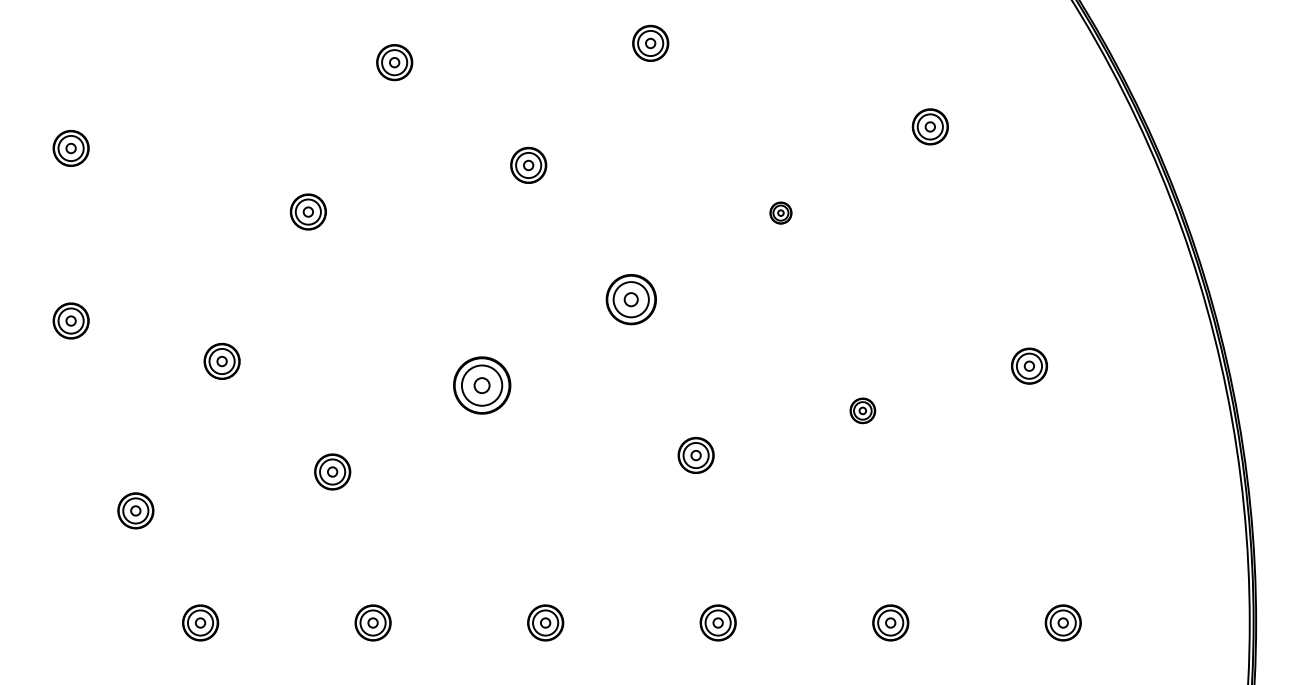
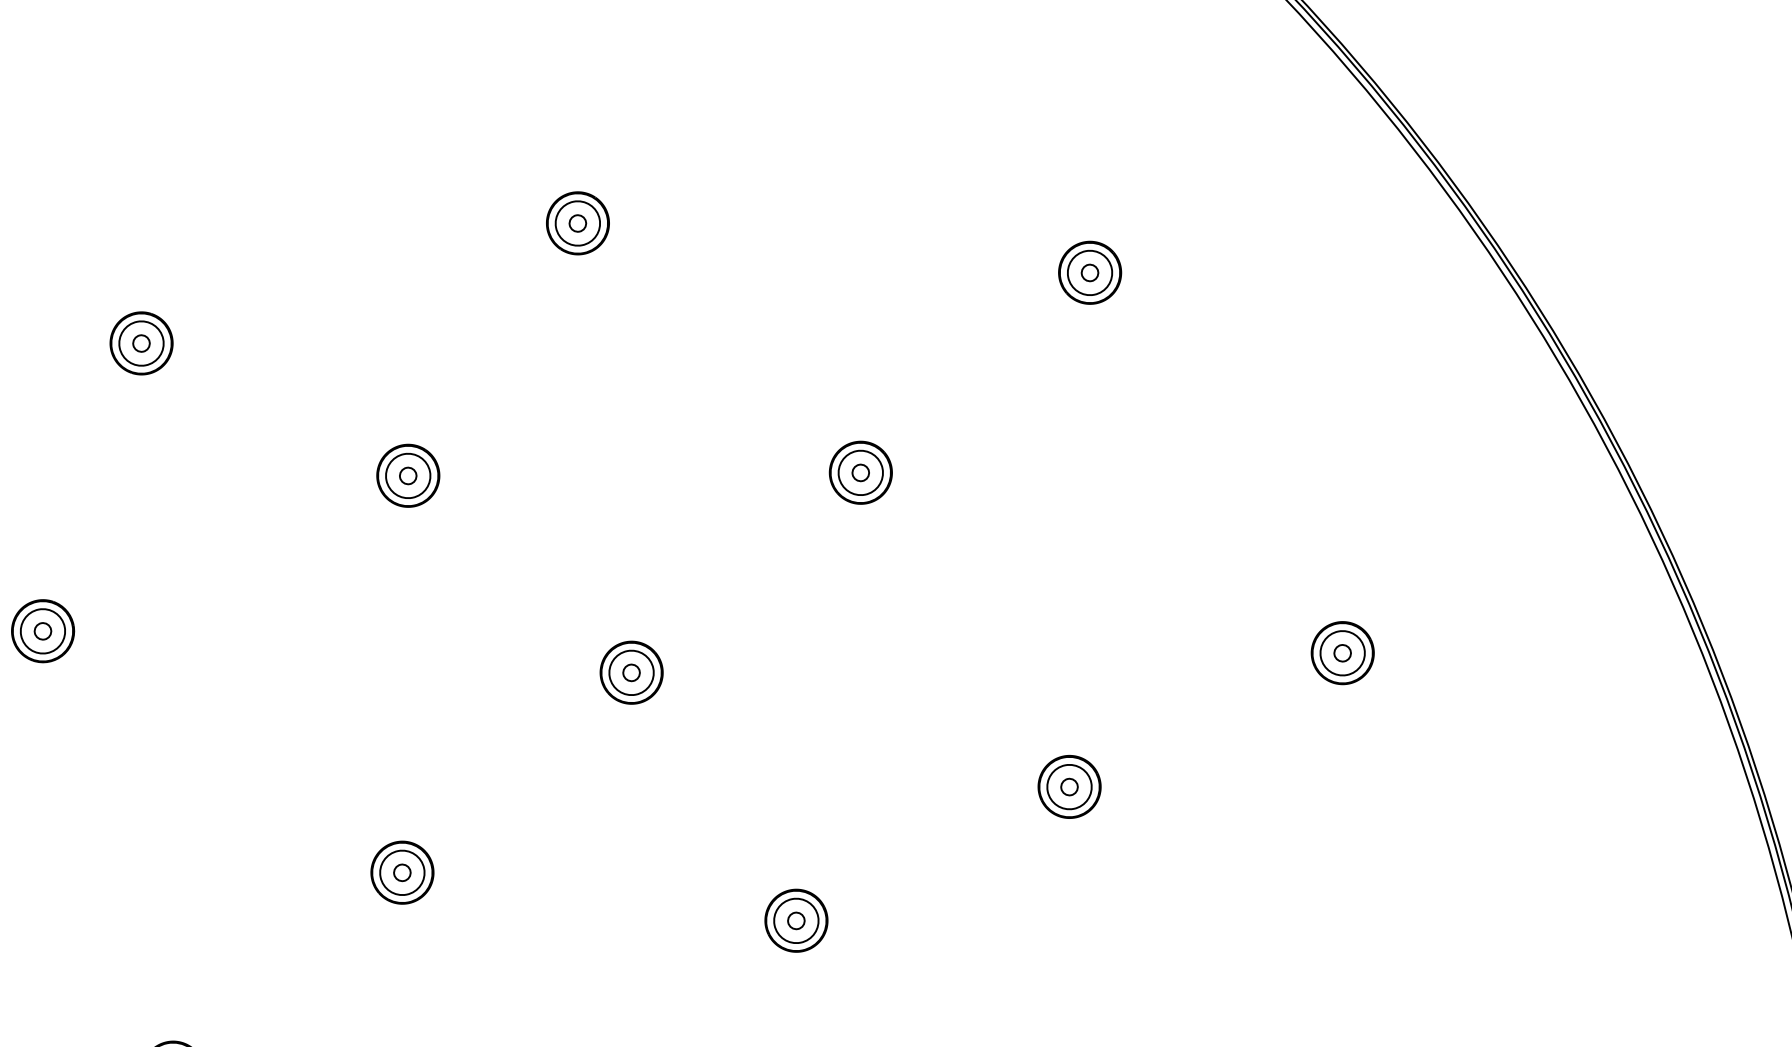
part: (780, 212) -> (859, 471), size x1.67
part: (631, 298) -> (631, 671), size x0.71
part: (481, 385) -> (401, 872), size x0.62
part: (862, 410) -> (1068, 786), size x1.43

